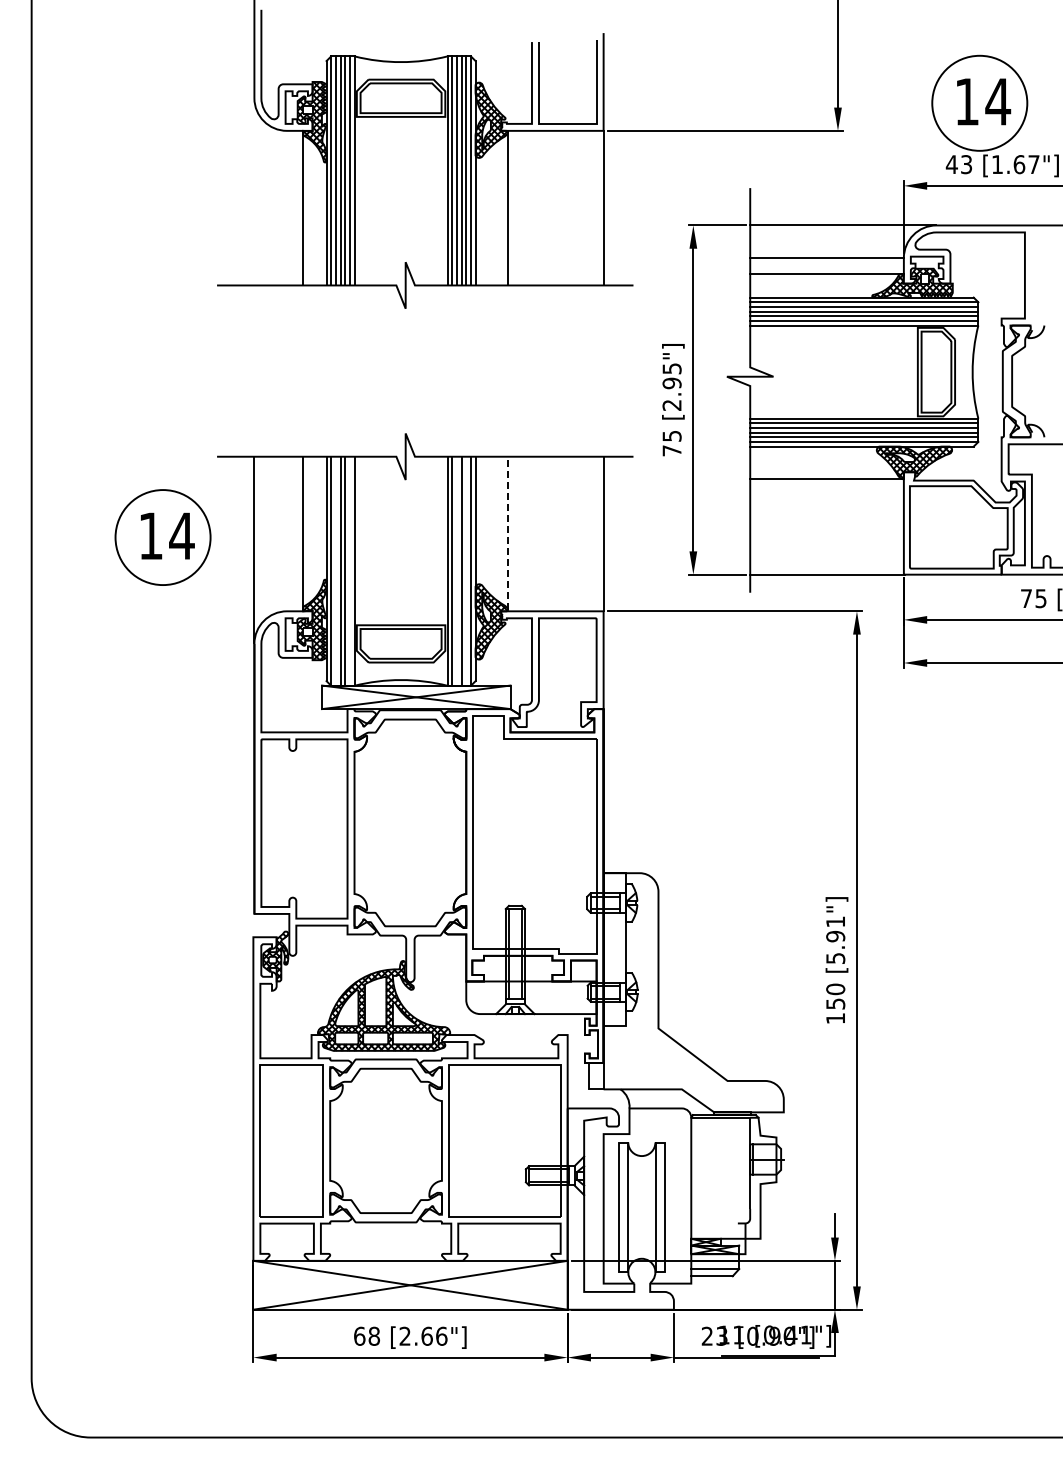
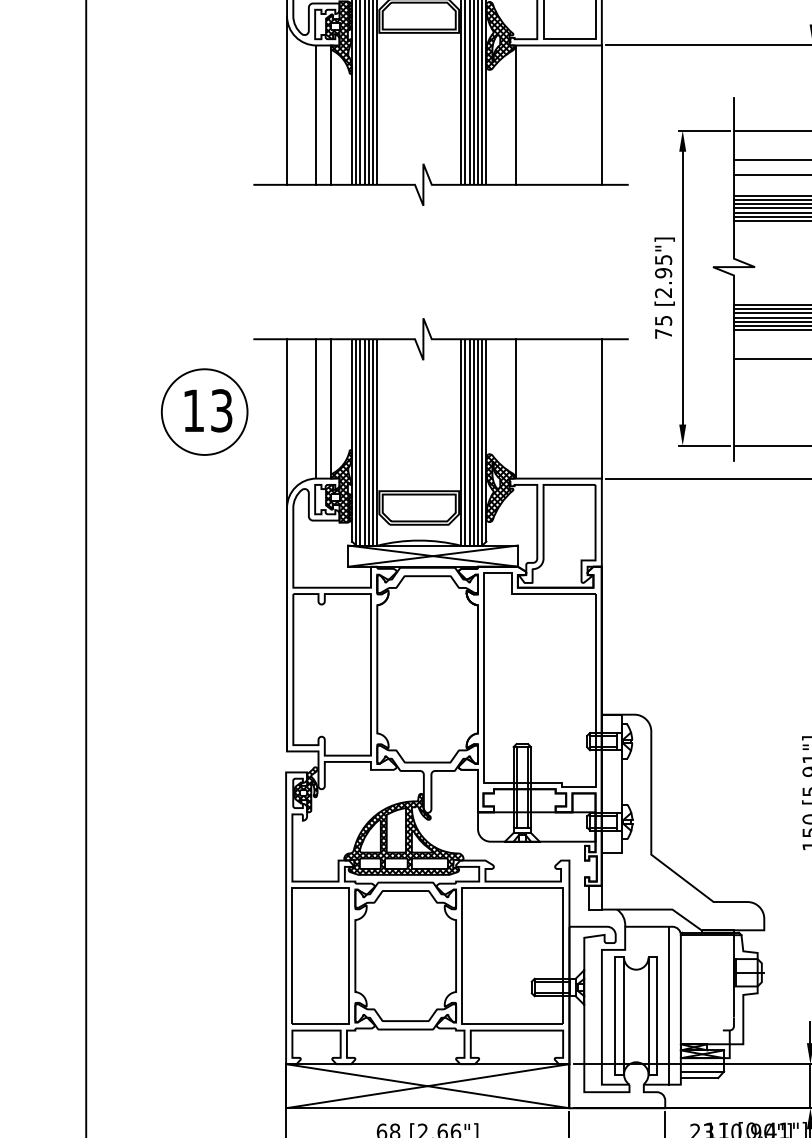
line: (254, 192) -> (287, 101), added
line: (287, 208) -> (316, 115), added
line: (287, 533) -> (316, 408), added
line: (508, 533) -> (516, 408), dashed -> solid
text: (181, 536) -> (221, 411), 14 -> 13
line: (335, 571) -> (360, 442), added
line: (349, 571) -> (372, 442), added
line: (456, 571) -> (469, 442), added
line: (466, 571) -> (478, 442), added
line: (677, 1195) -> (668, 1005), added

